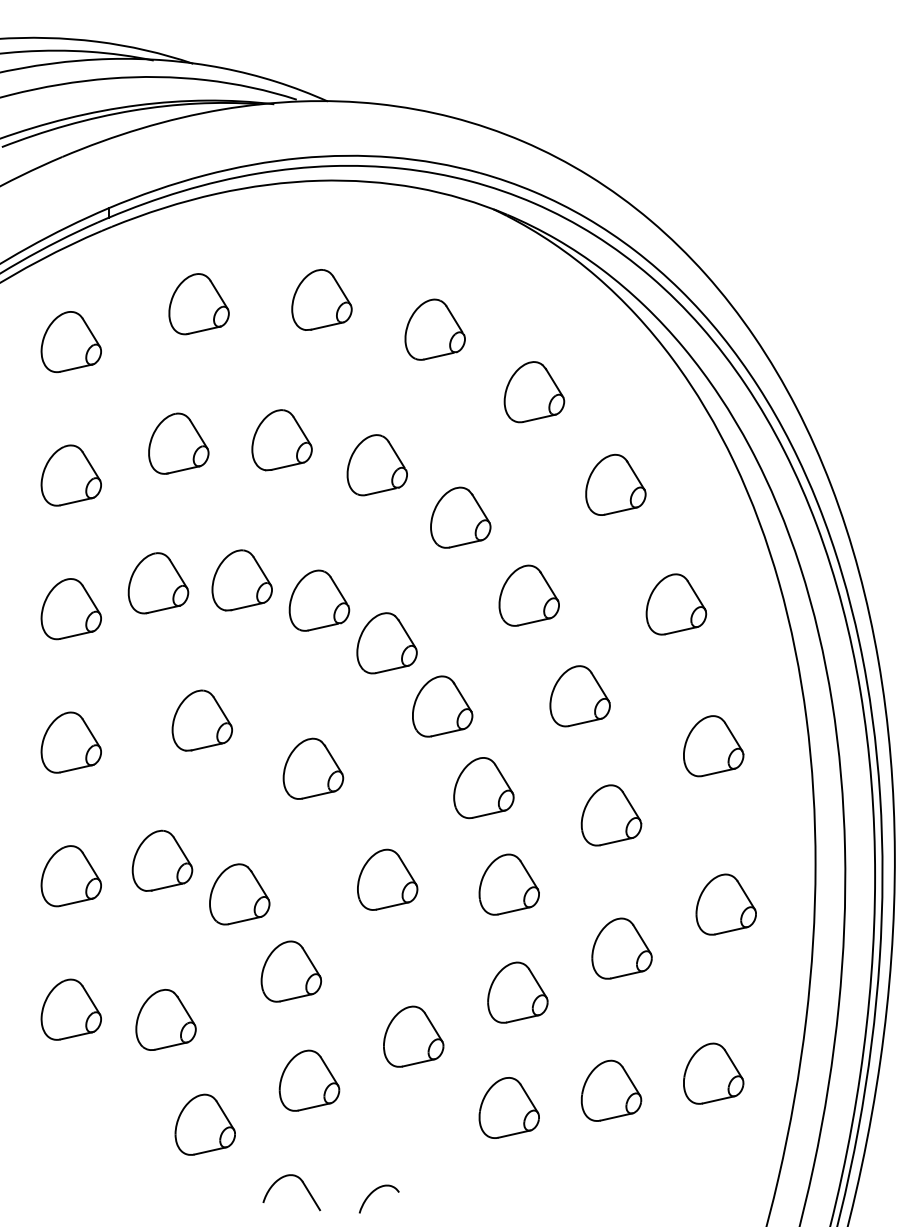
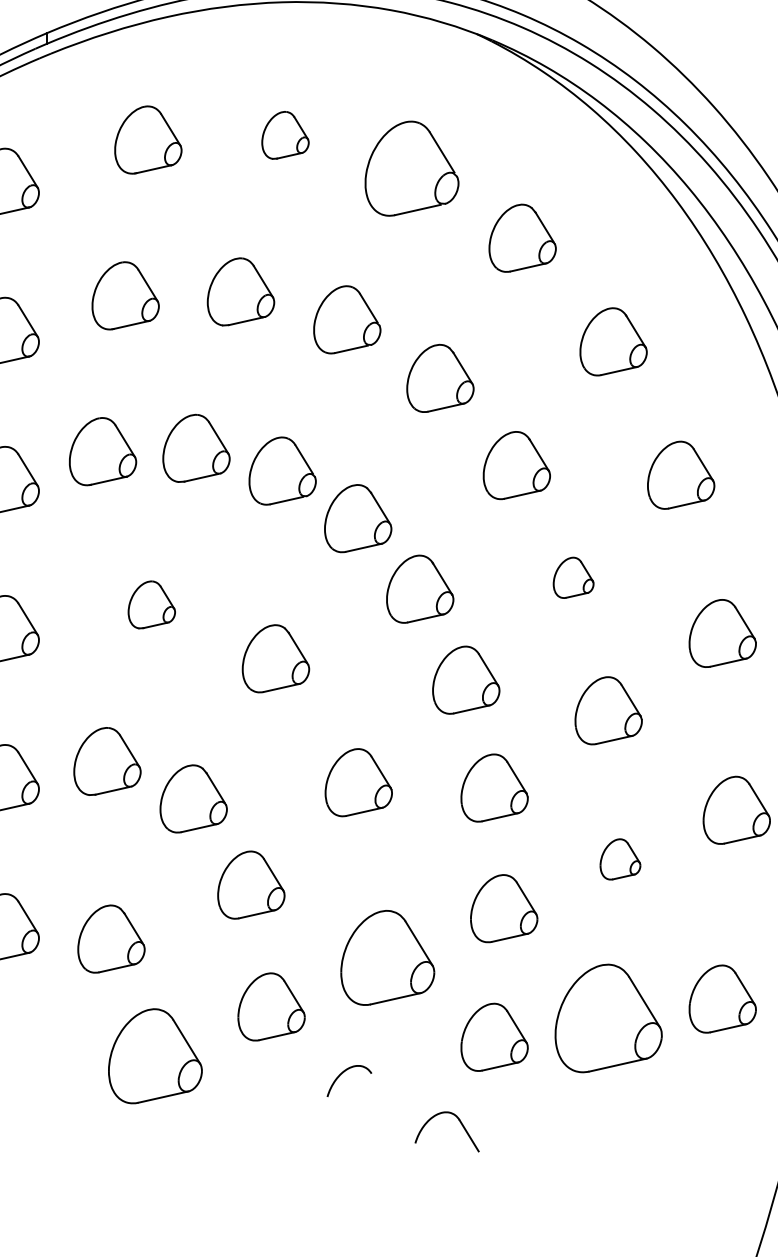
part: (321, 299) -> (284, 134), size x0.7
part: (434, 329) -> (411, 168), size x1.4
part: (579, 696) -> (572, 578), size x0.6
part: (201, 720) -> (151, 604), size x0.7
part: (621, 948) -> (619, 859), size x0.6
part: (413, 1036) -> (387, 957), size x1.4
part: (611, 1090) -> (608, 1017), size x1.6
part: (204, 1124) -> (154, 1055), size x1.4
part: (303, 1185) -> (460, 1123), moved
curve: (373, 1192) -> (343, 1073), moved

